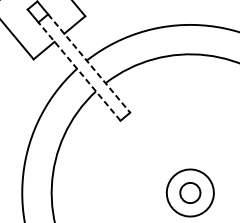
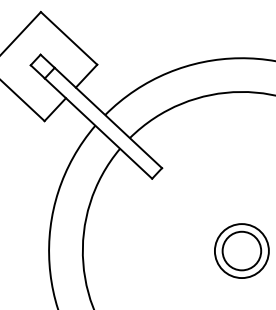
line: (89, 63) -> (108, 118), dashed -> solid
line: (79, 71) -> (98, 128), dashed -> solid
circle: (190, 192) -> (241, 250), size x1.67

